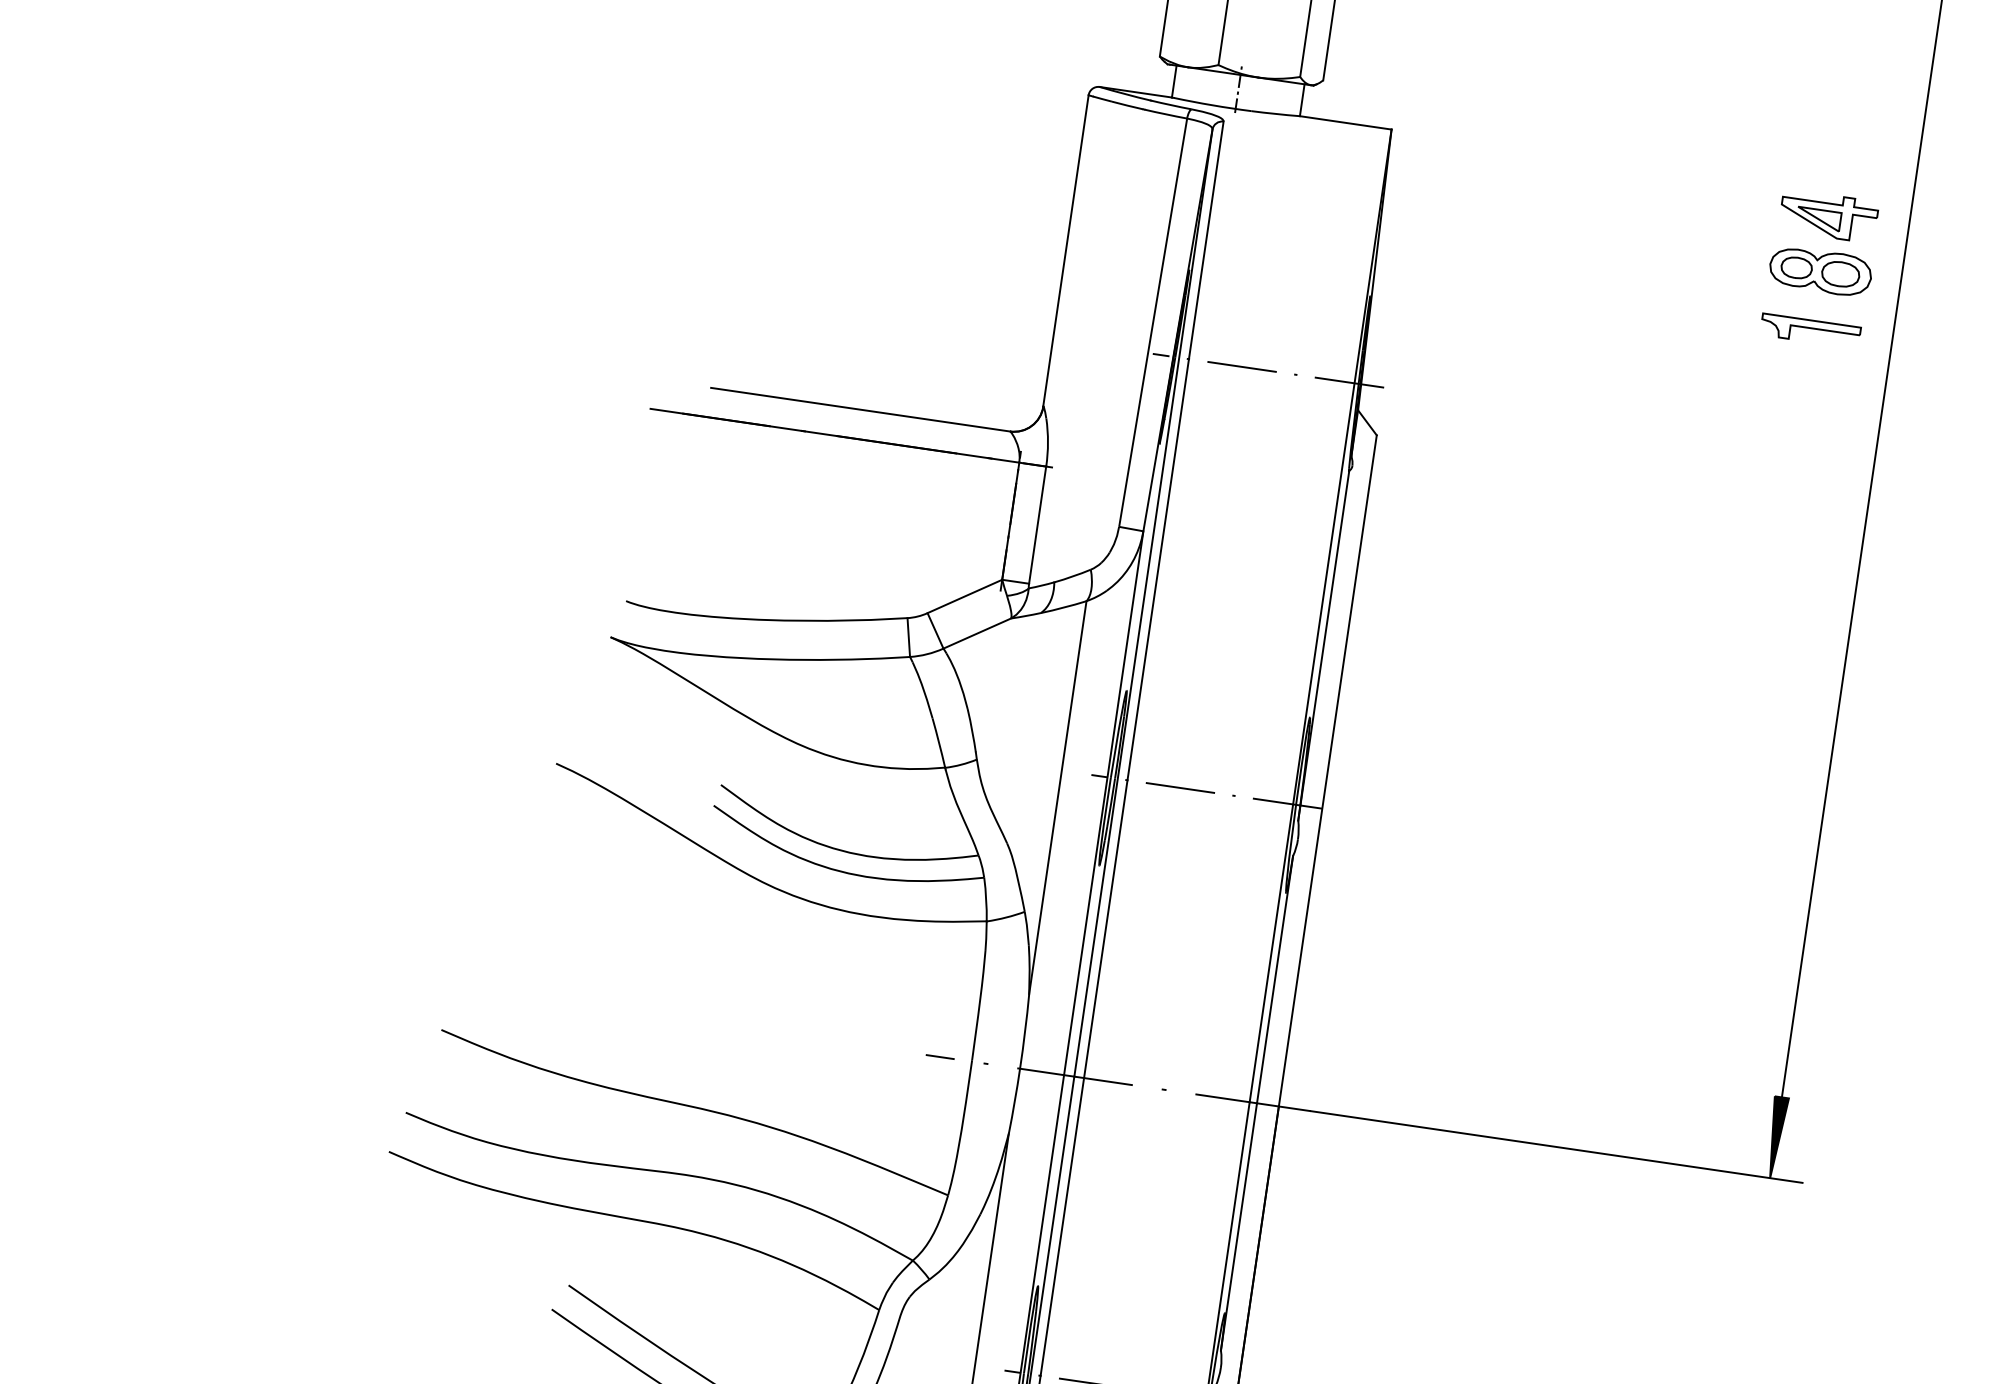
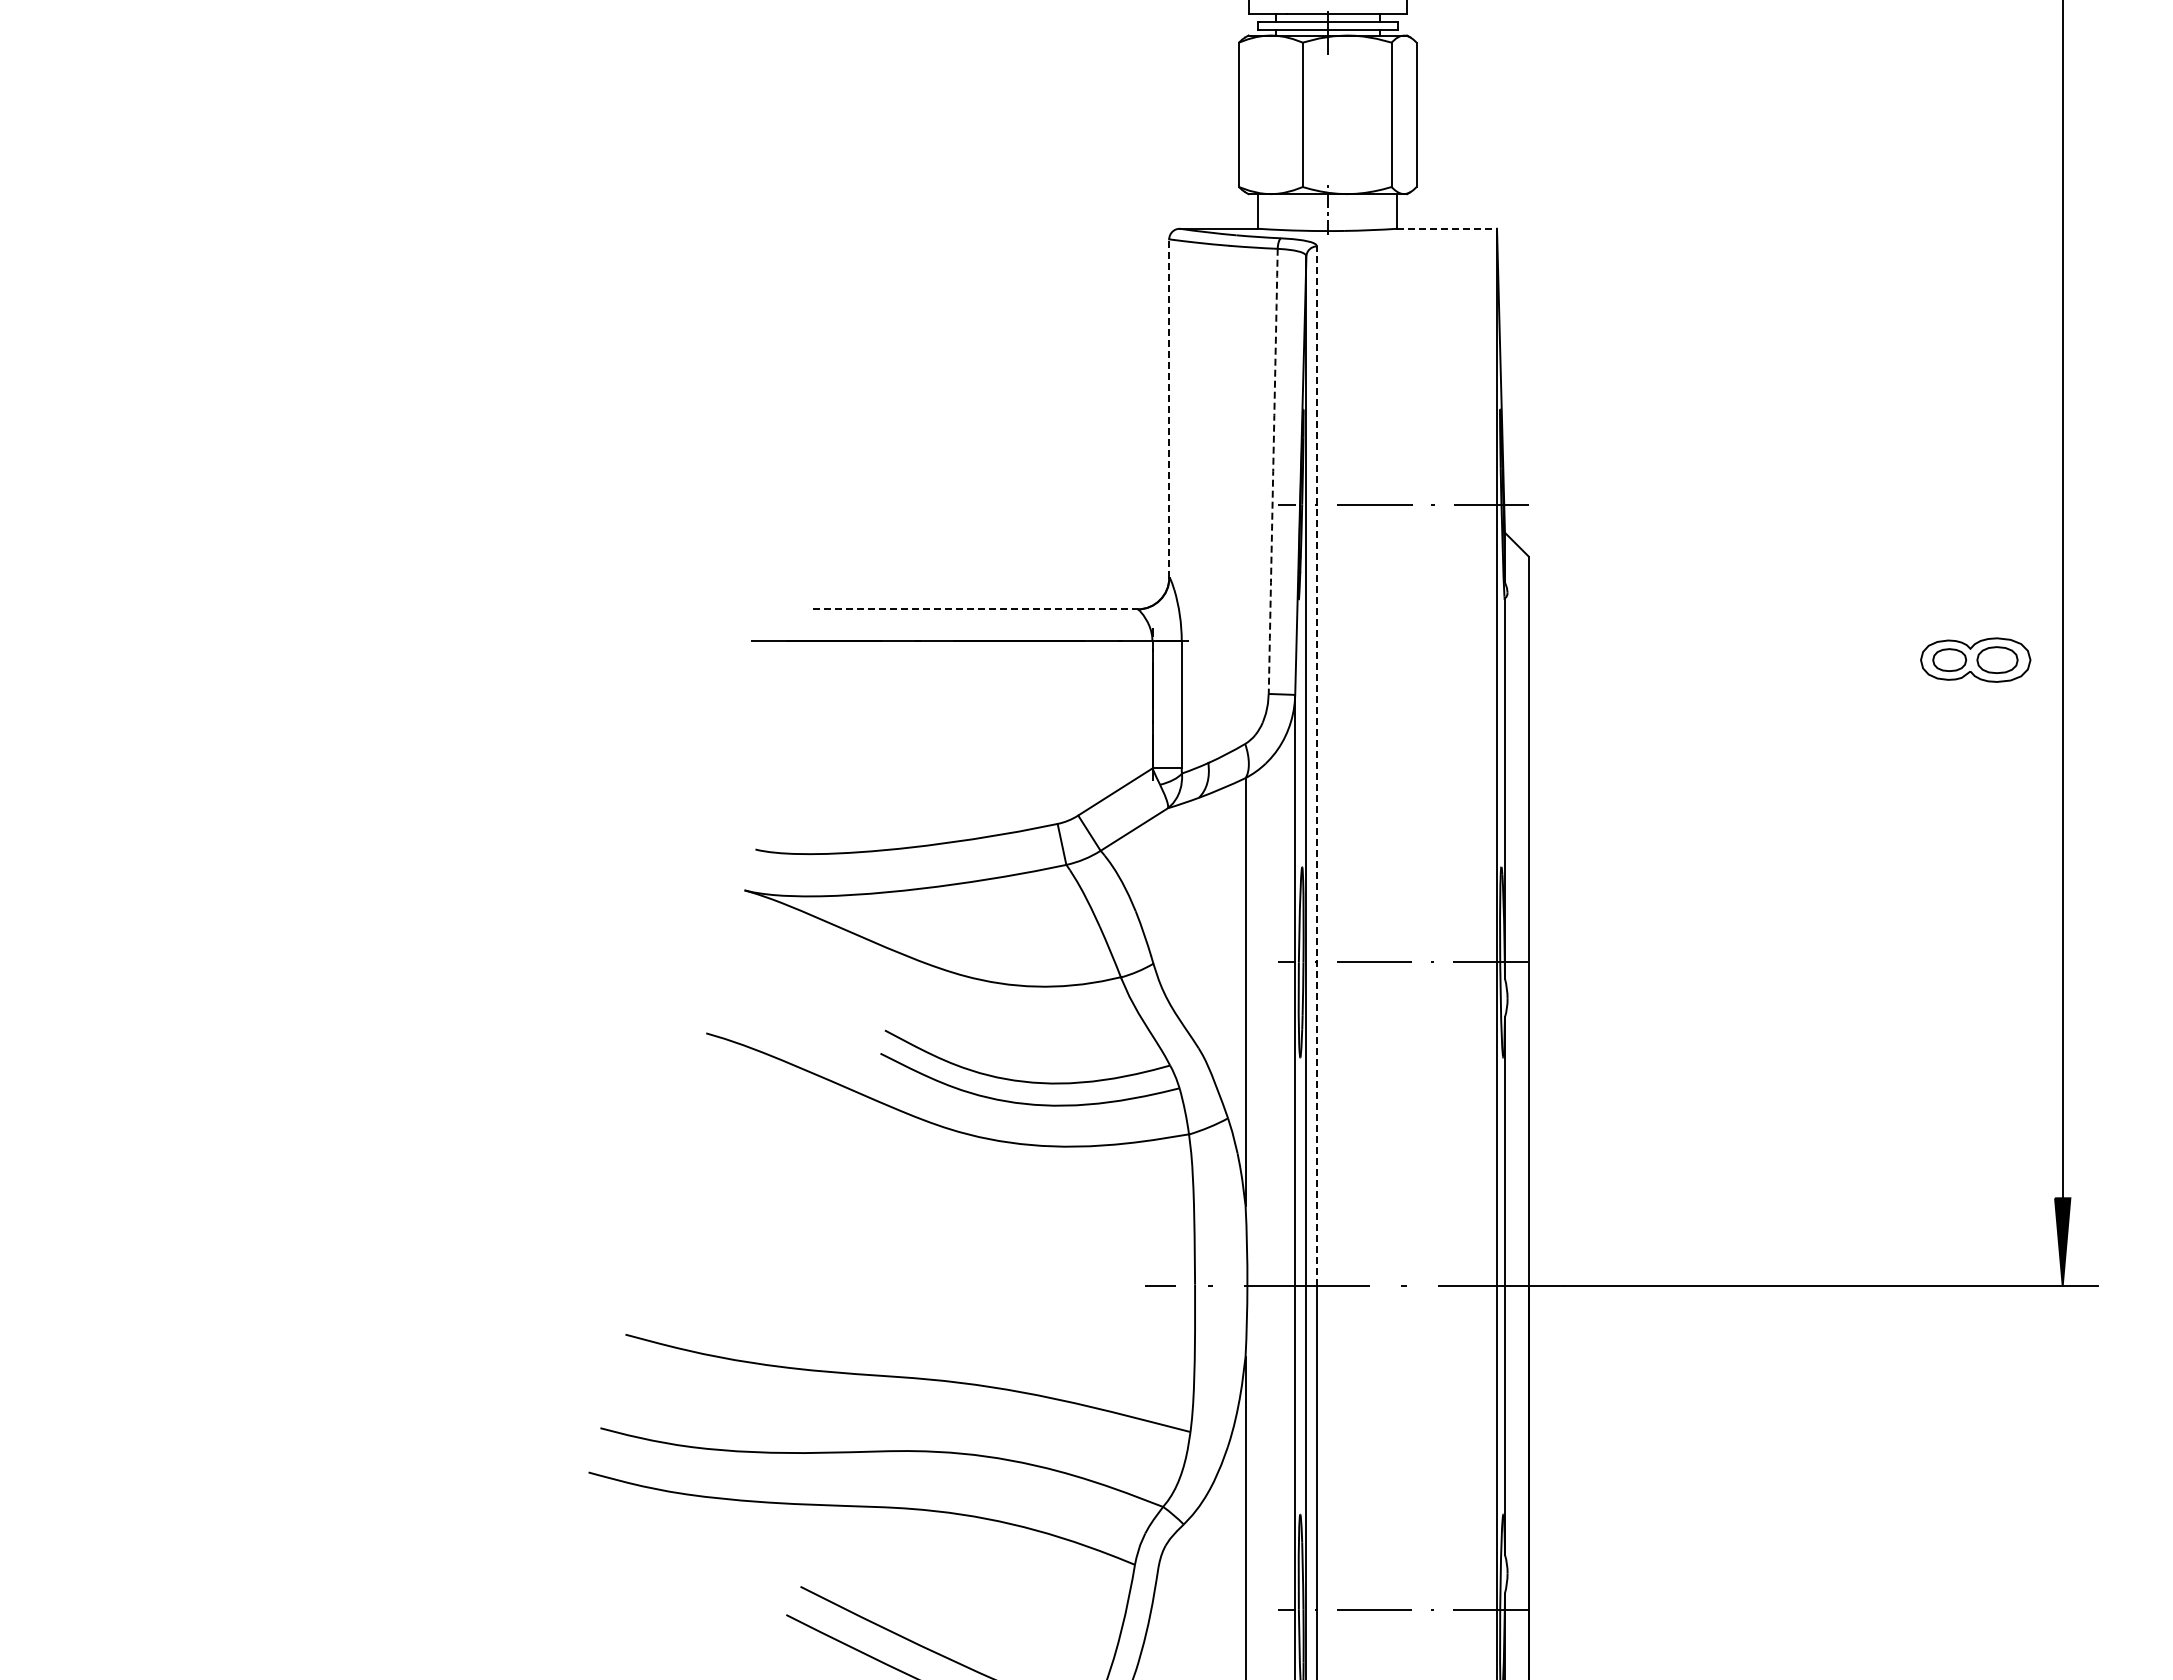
line: (1346, 122) -> (1447, 228), solid -> dashed
part: (1828, 215) -> (1975, 252), removed
line: (1066, 250) -> (1169, 408), solid -> dashed
part: (1820, 270) -> (1975, 659), moved
arc: (1153, 322) -> (1273, 471), solid -> dashed
part: (1810, 330) -> (1974, 377), removed
line: (860, 409) -> (975, 609), solid -> dashed
line: (1153, 600) -> (1316, 766), solid -> dashed

